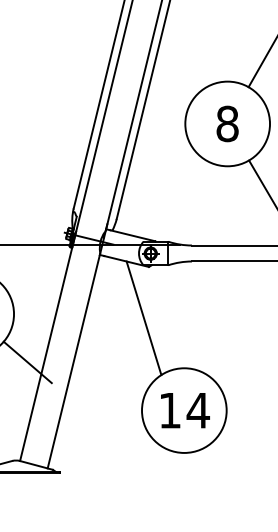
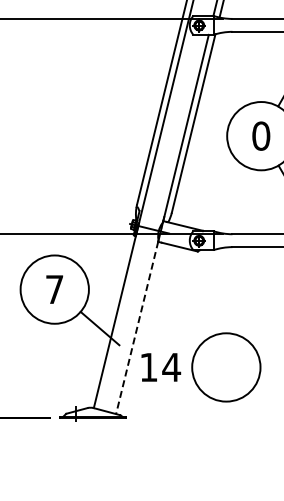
text: (227, 123) -> (261, 135), 8 -> 0
line: (143, 317) -> (193, 292), removed
line: (74, 361) -> (137, 327), solid -> dashed
text: (185, 410) -> (161, 367), moved

